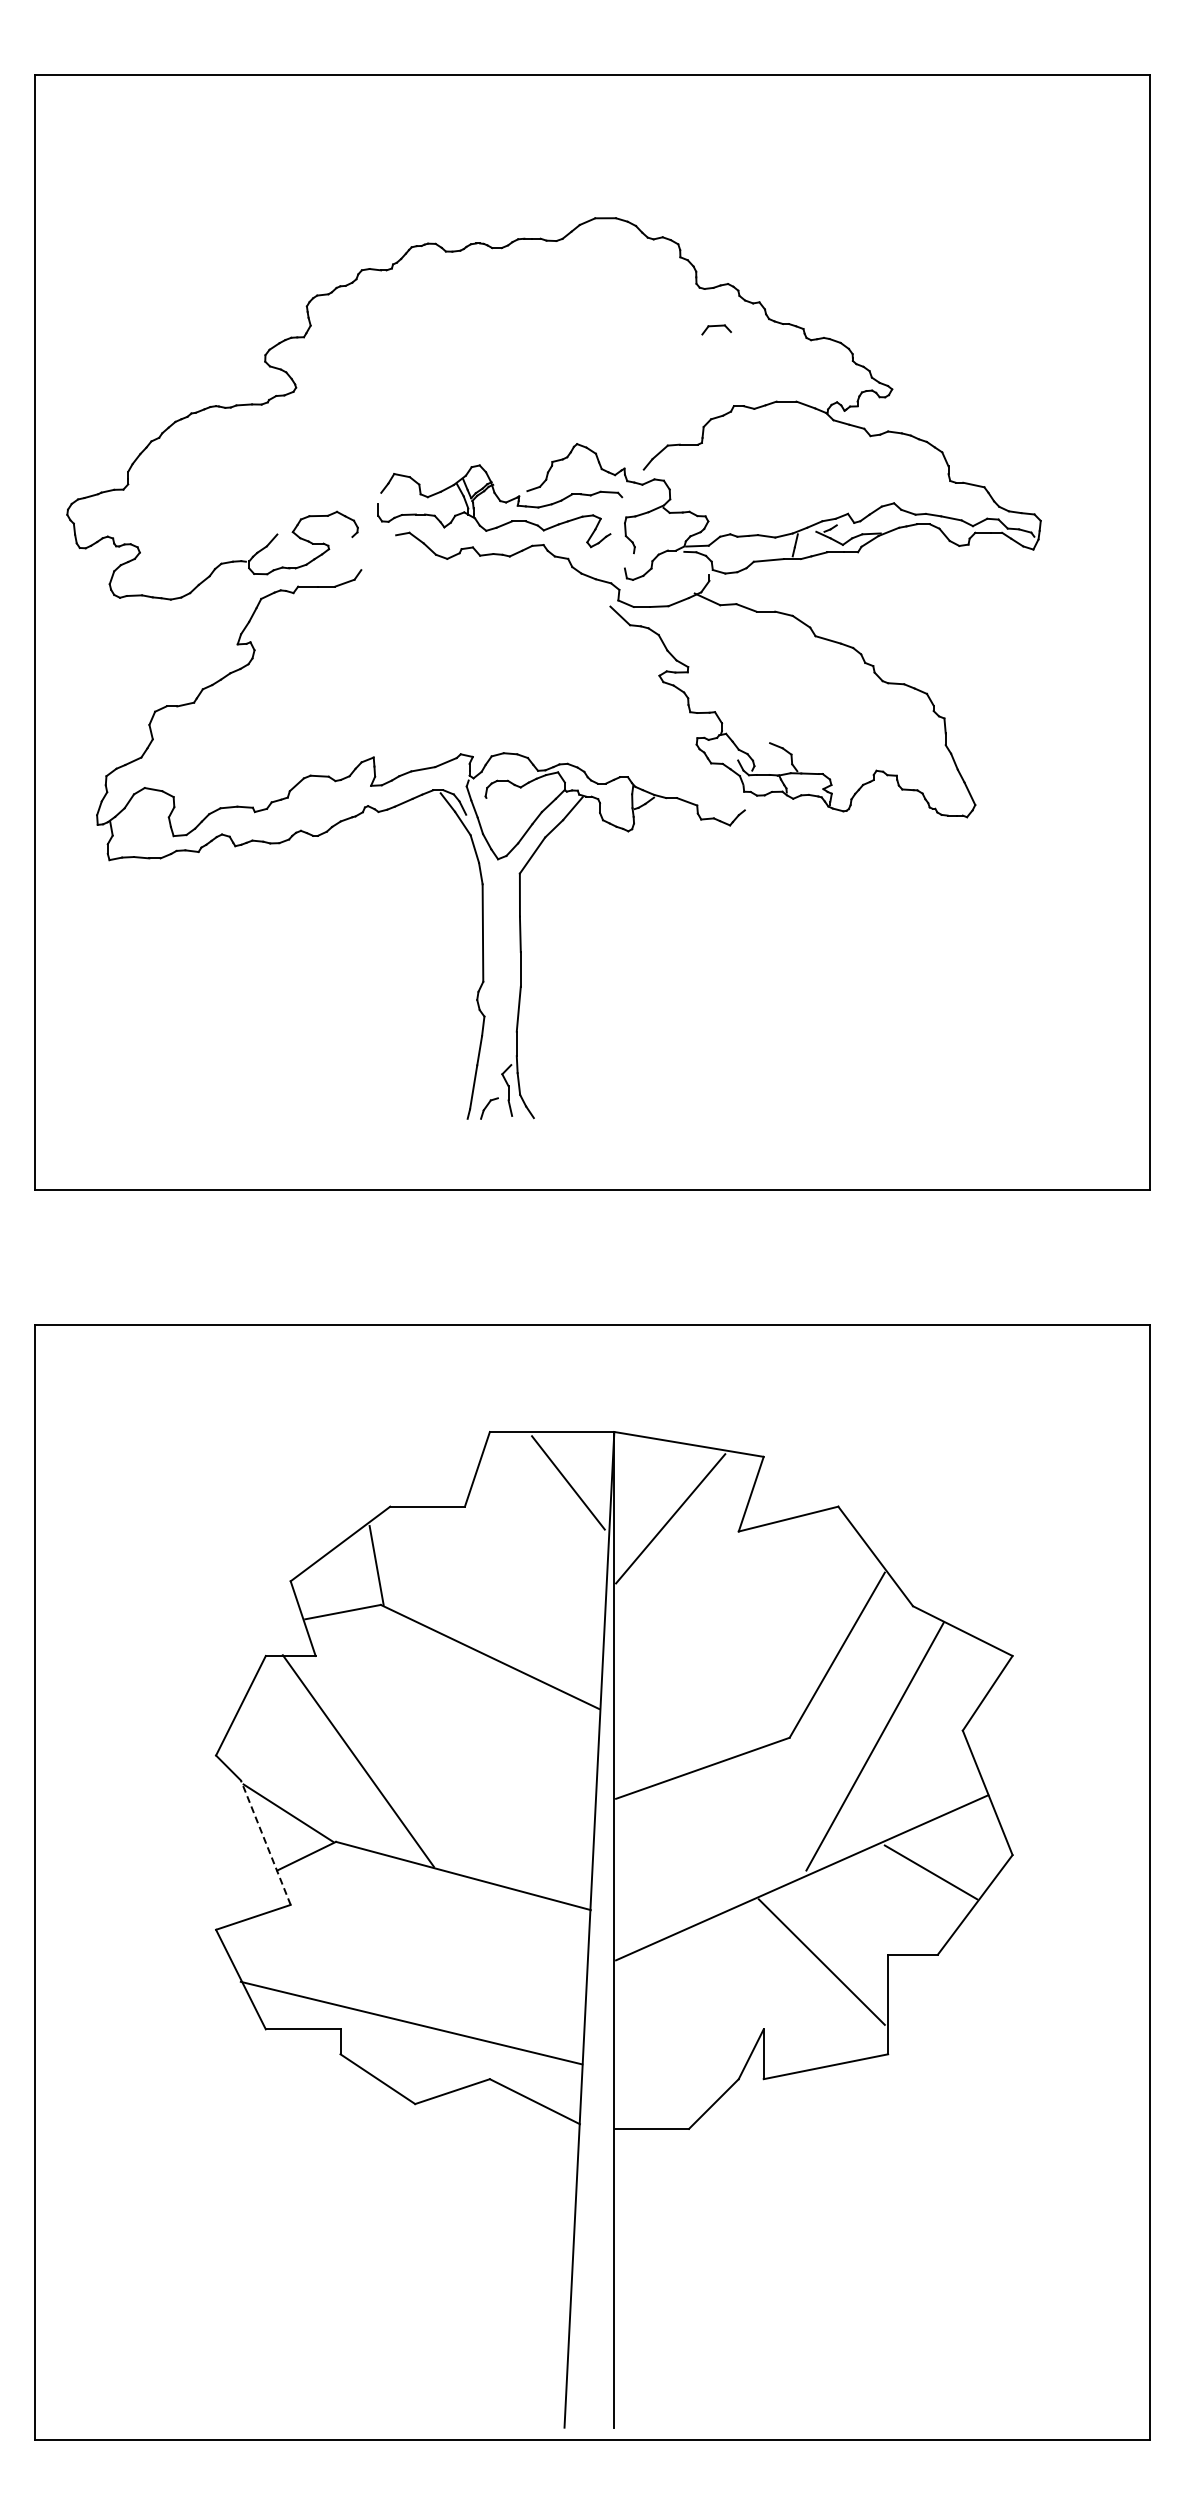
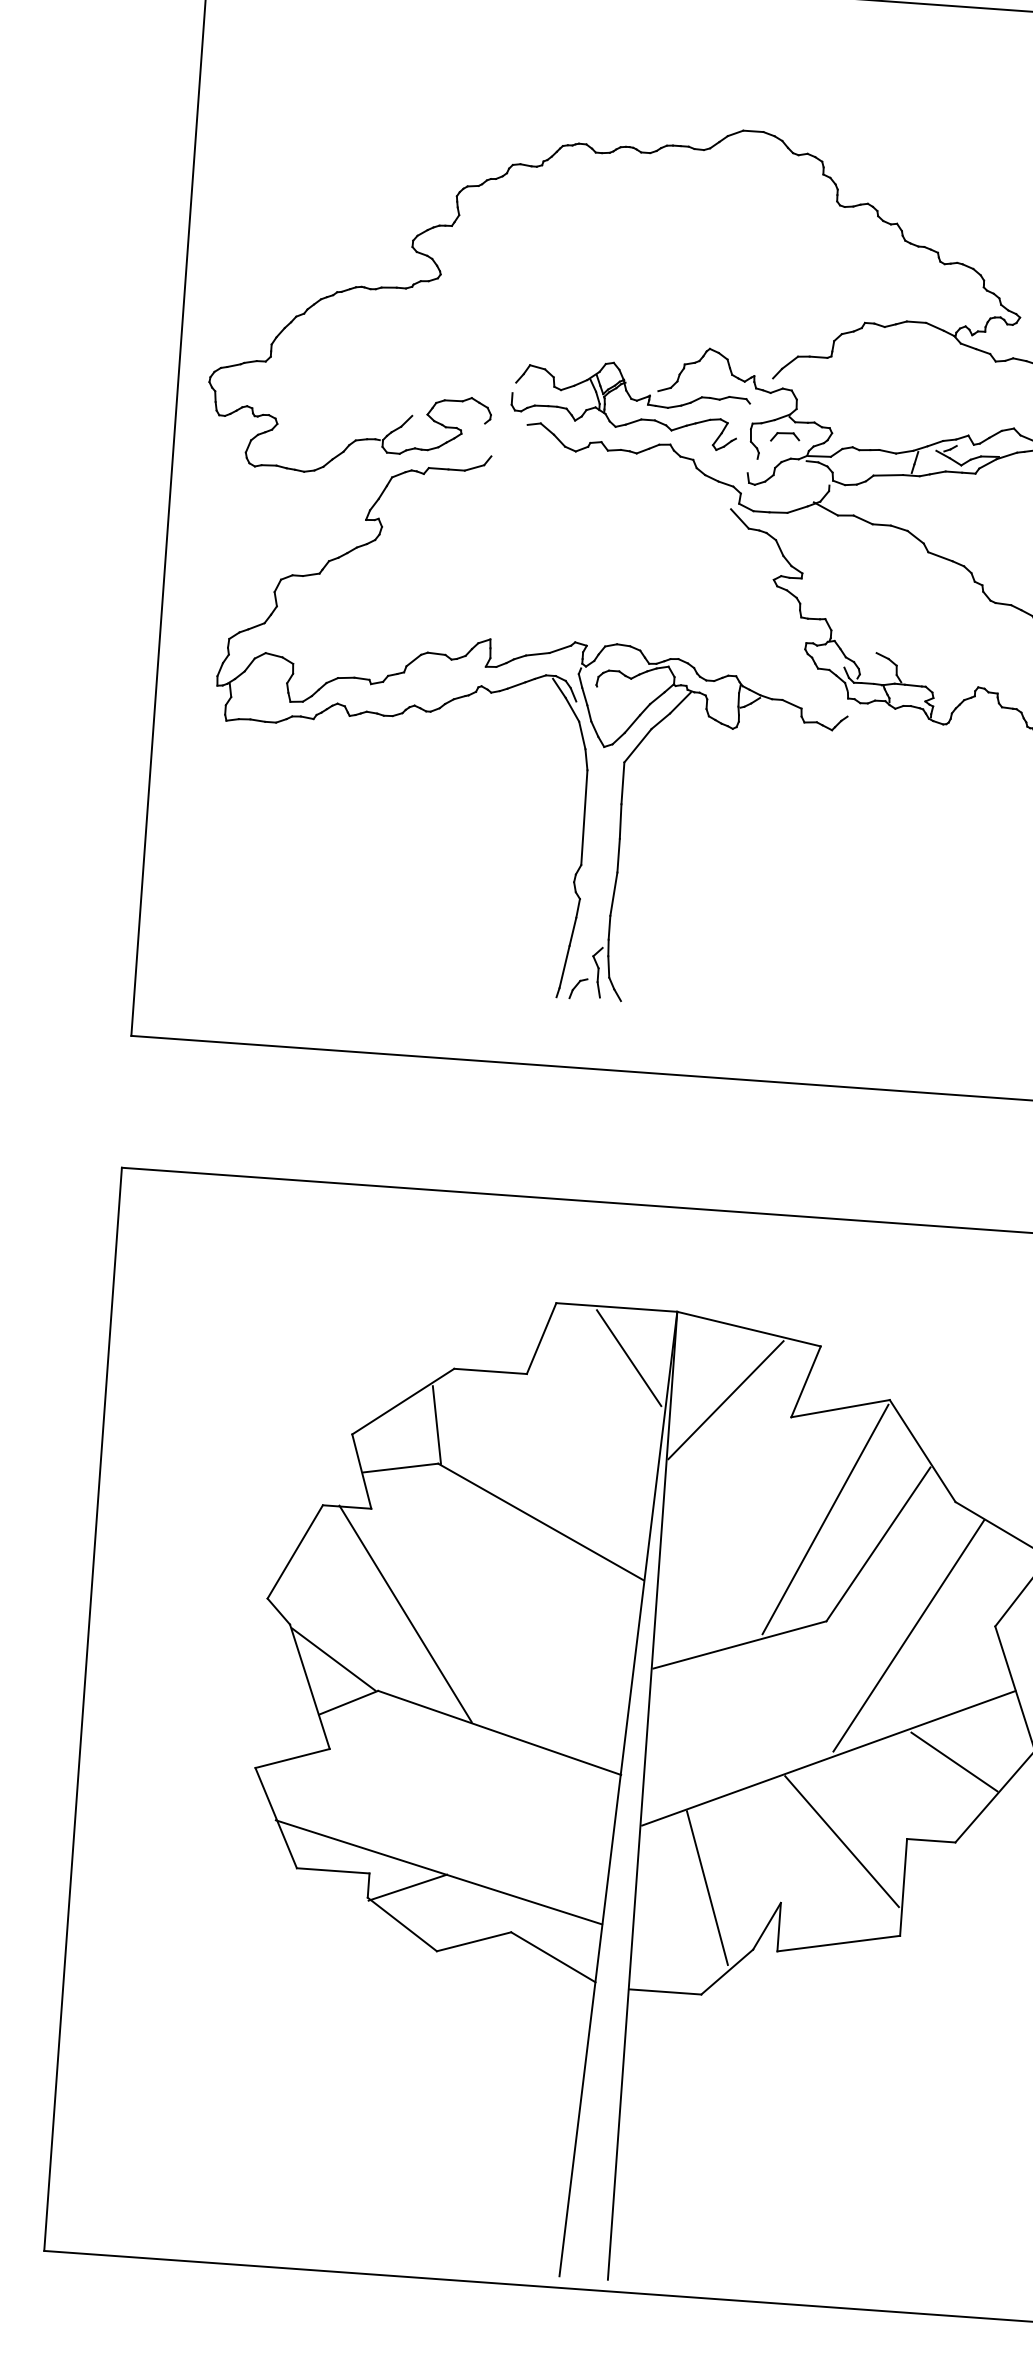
part: (716, 329) -> (785, 436), moved
line: (781, 1633) -> (825, 1519), added
line: (265, 1842) -> (309, 1686), dashed -> solid
line: (687, 2019) -> (707, 1888), added
line: (380, 2040) -> (407, 1887), added

